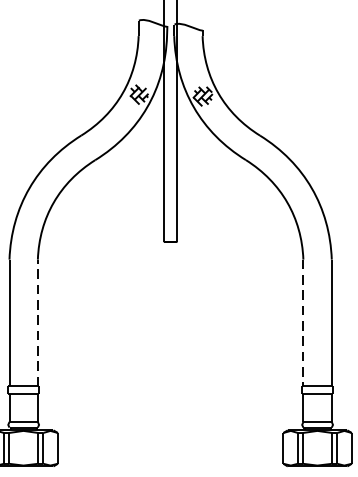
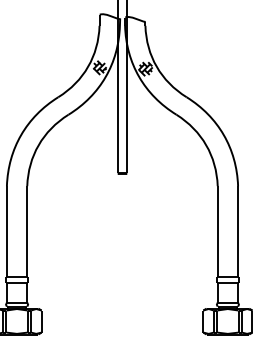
line: (38, 322) -> (27, 231), dashed -> solid
line: (303, 324) -> (217, 232), dashed -> solid

